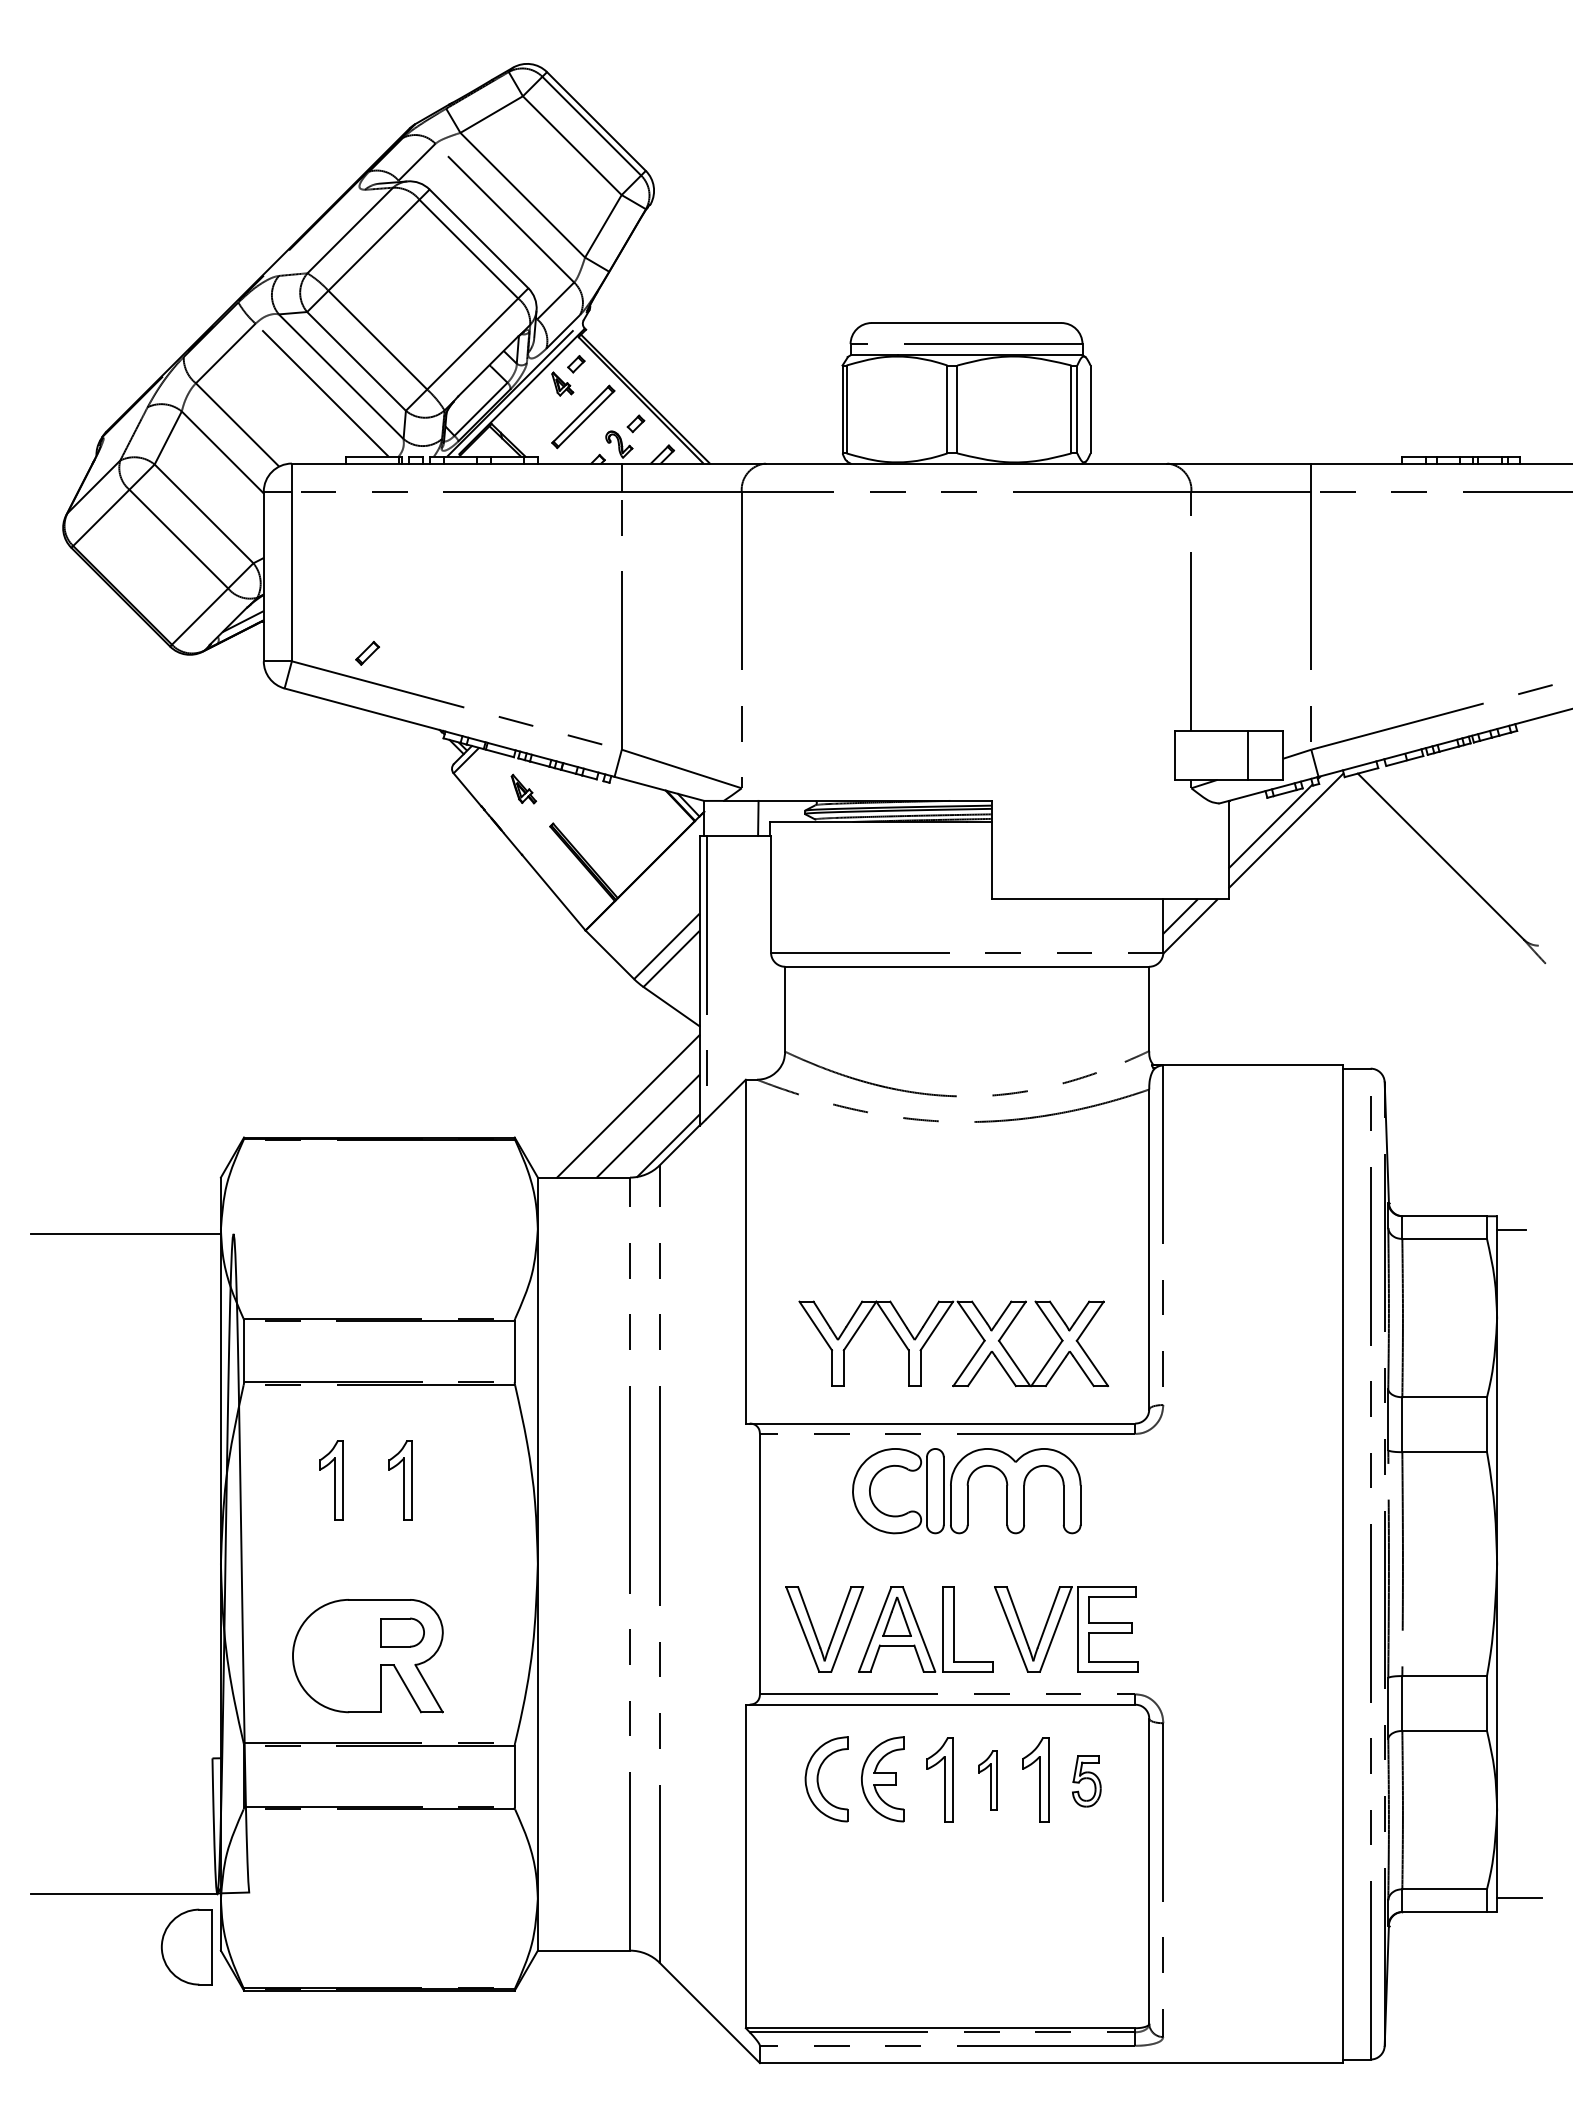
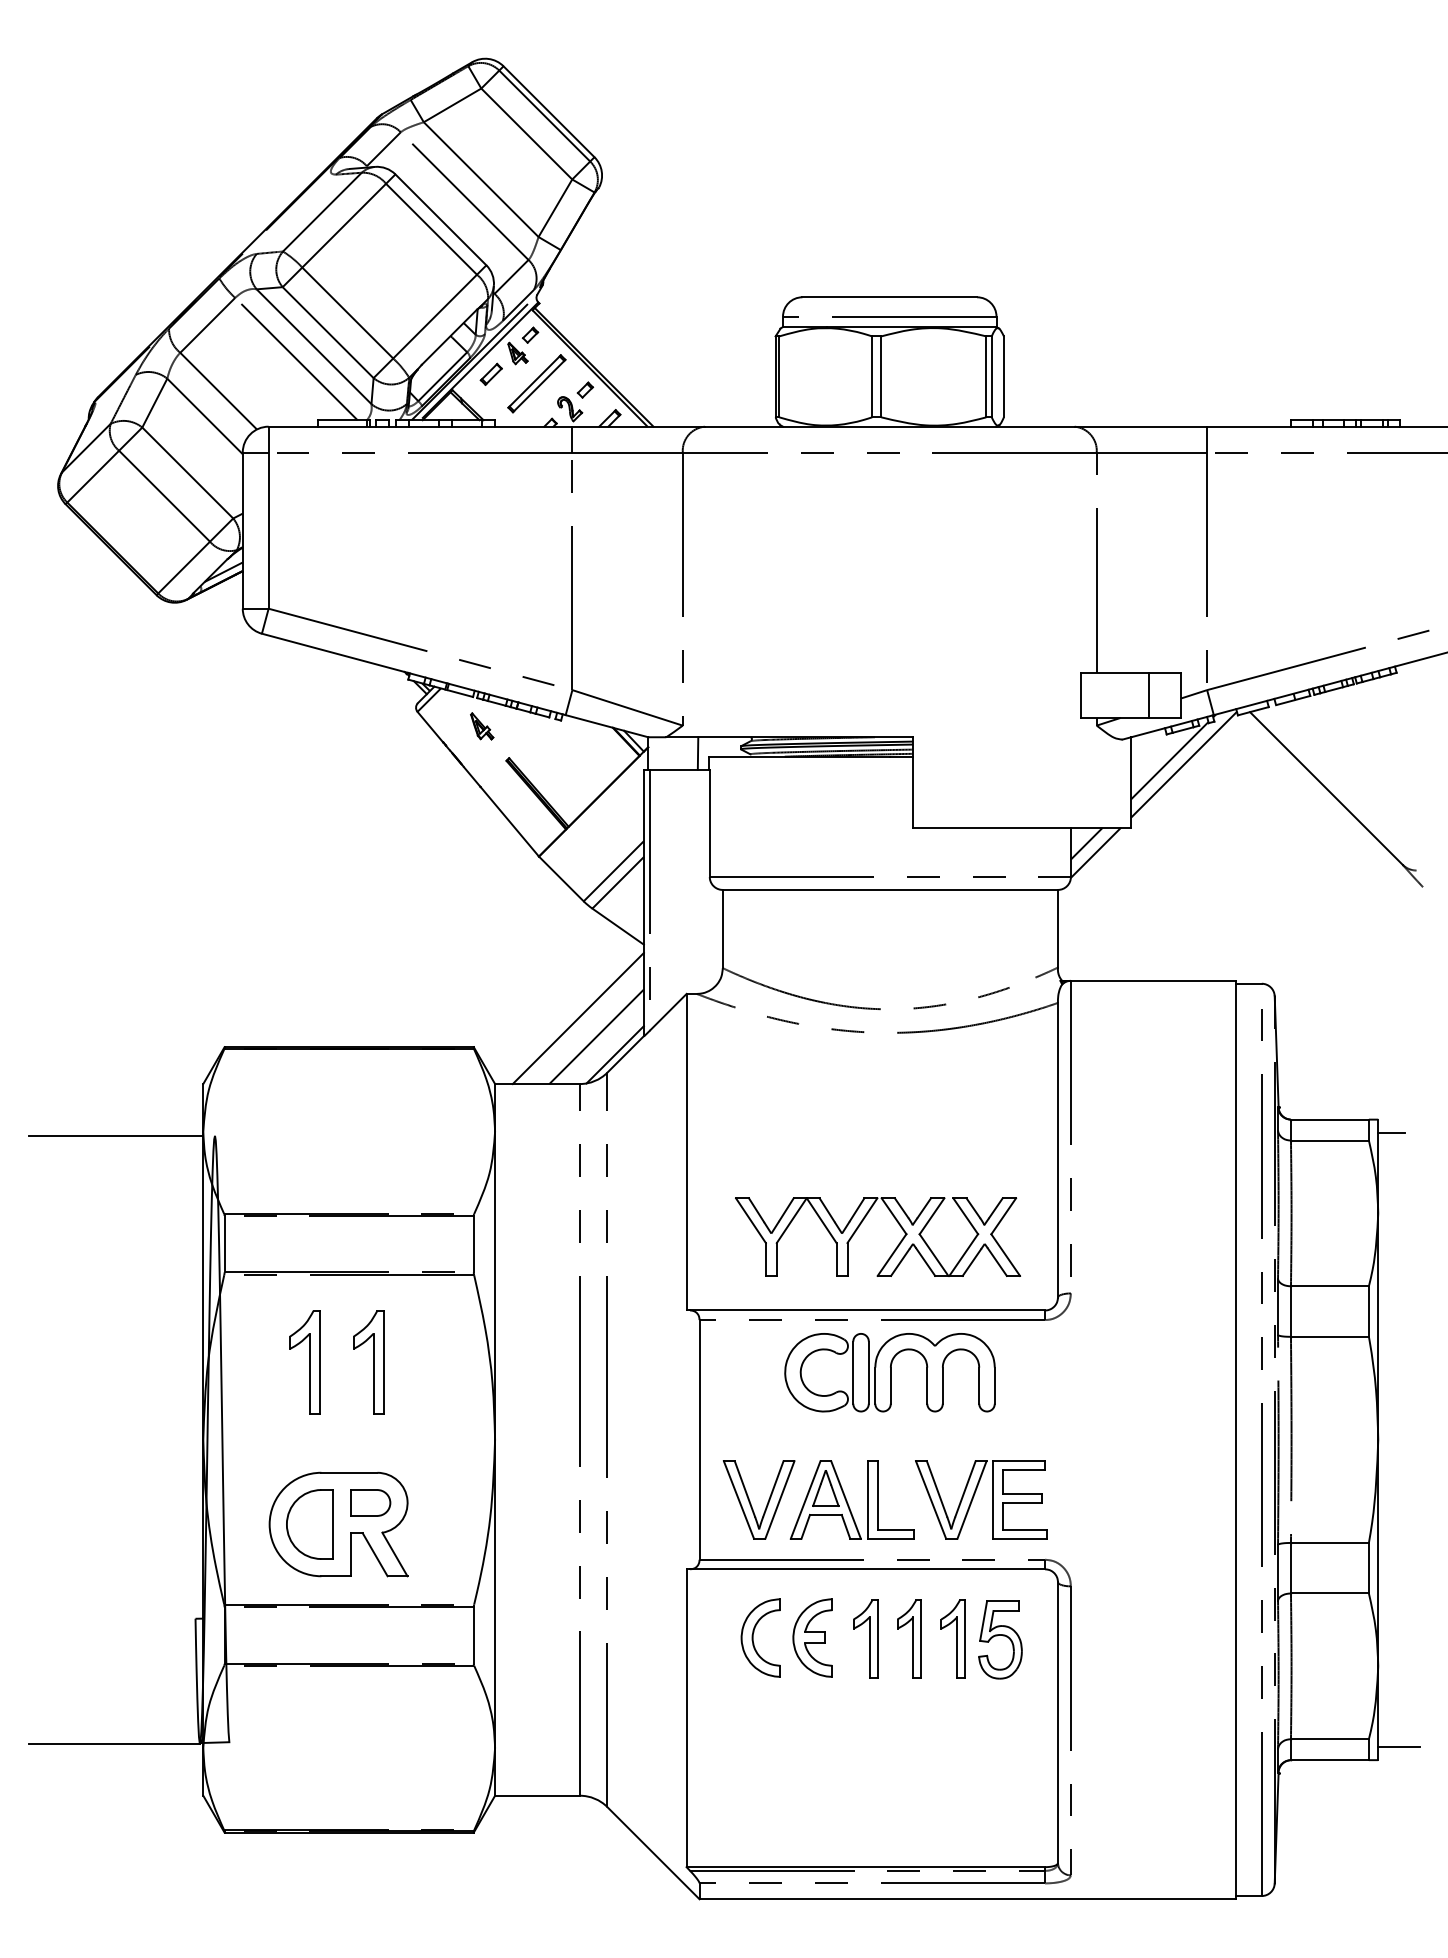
part: (366, 652) -> (490, 373), moved
part: (330, 1480) -> (304, 1362), size x1.43
part: (400, 1480) -> (368, 1362), size x1.43
part: (987, 1779) -> (909, 1638), size x1.43
part: (1086, 1780) -> (1000, 1639), size x1.67
part: (186, 1947) -> (309, 1524), moved

